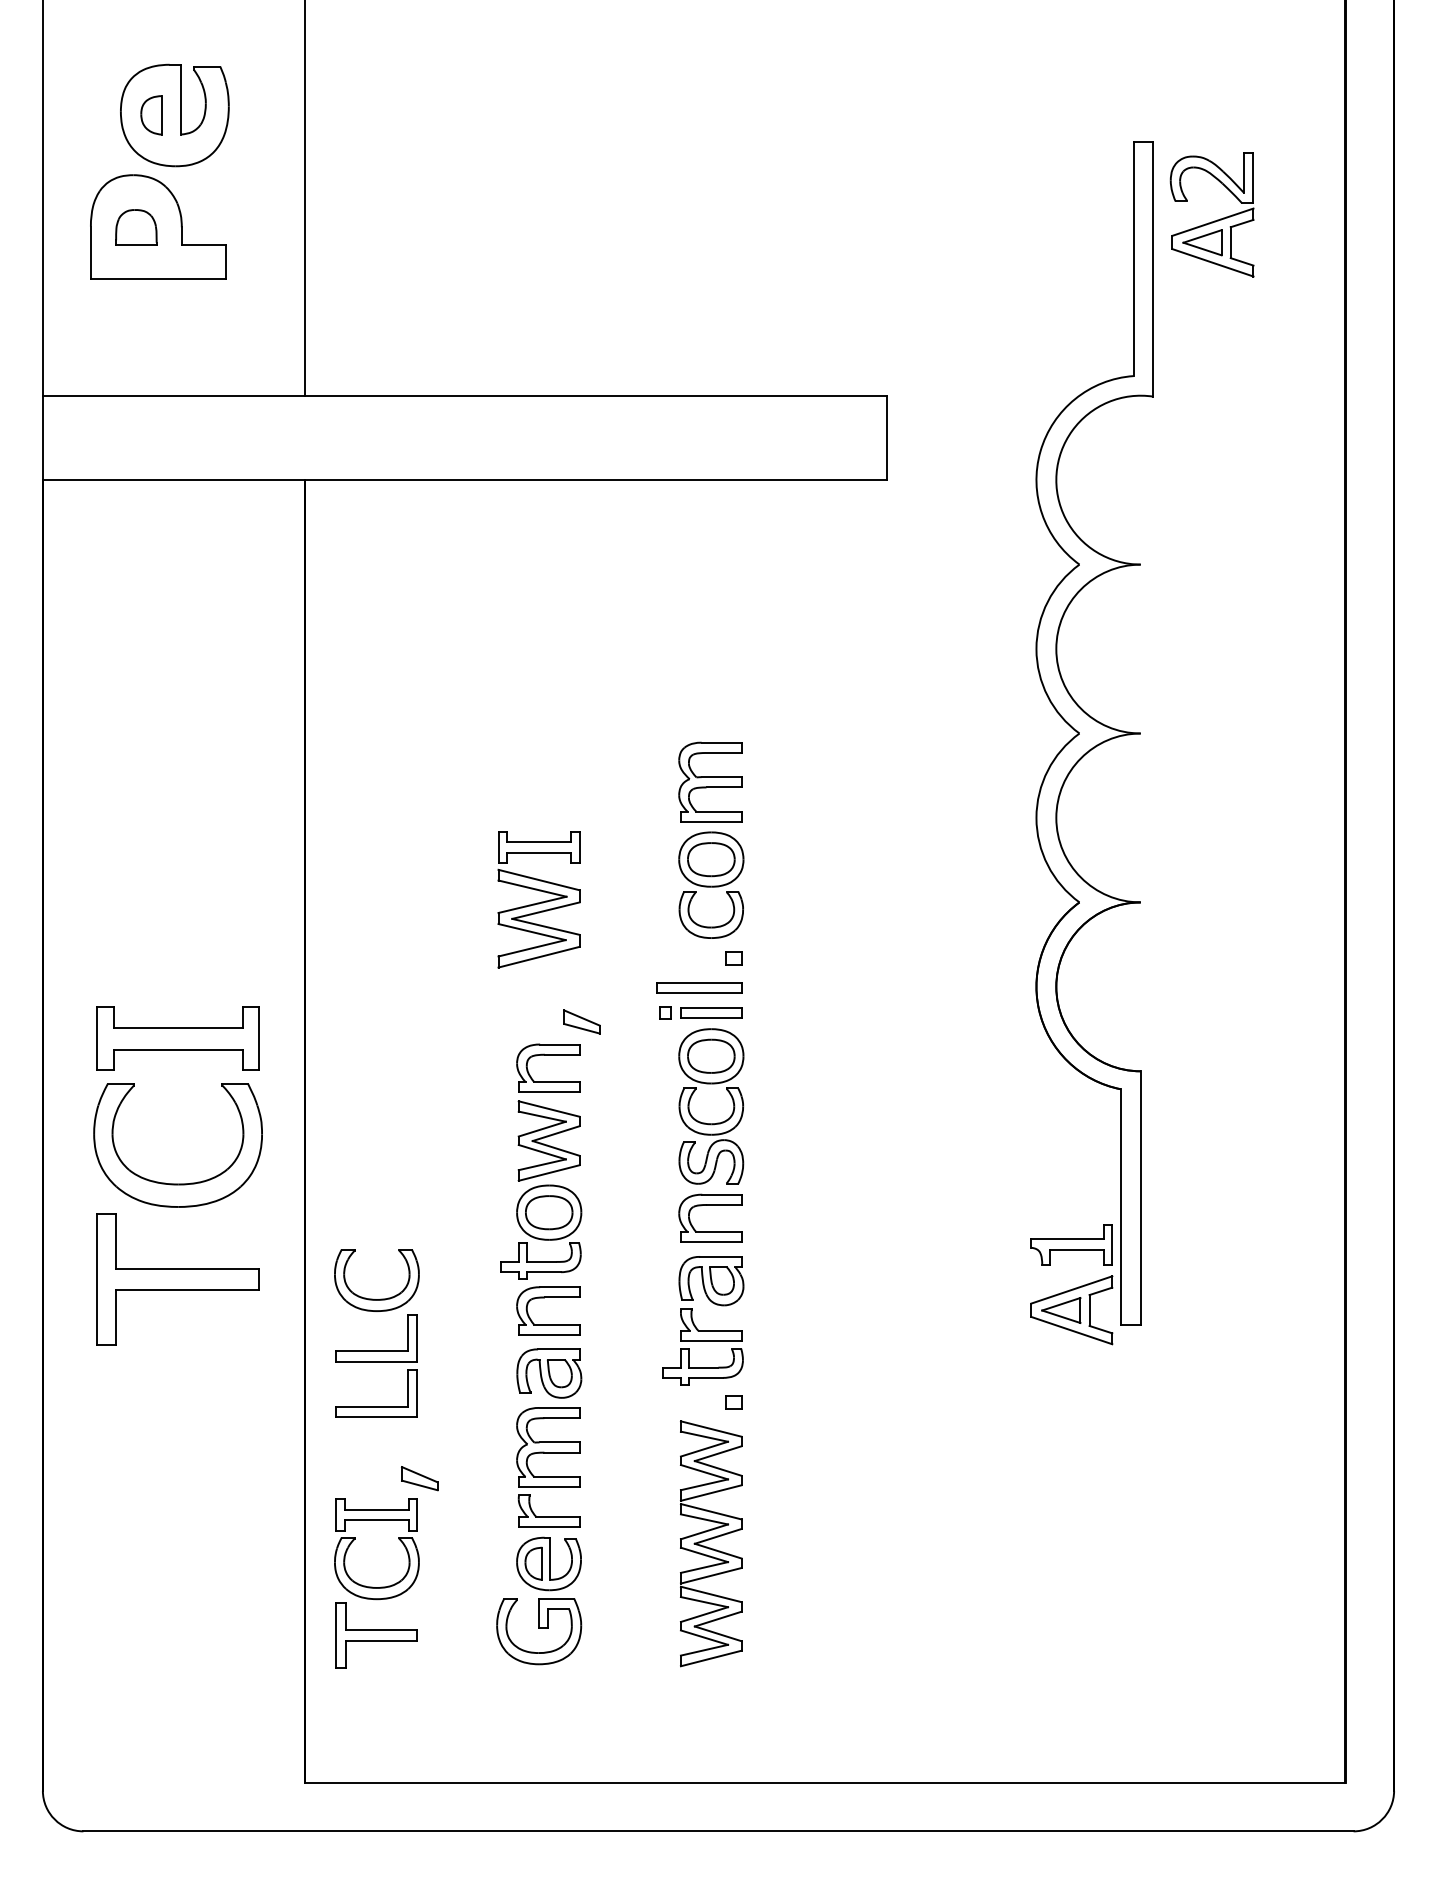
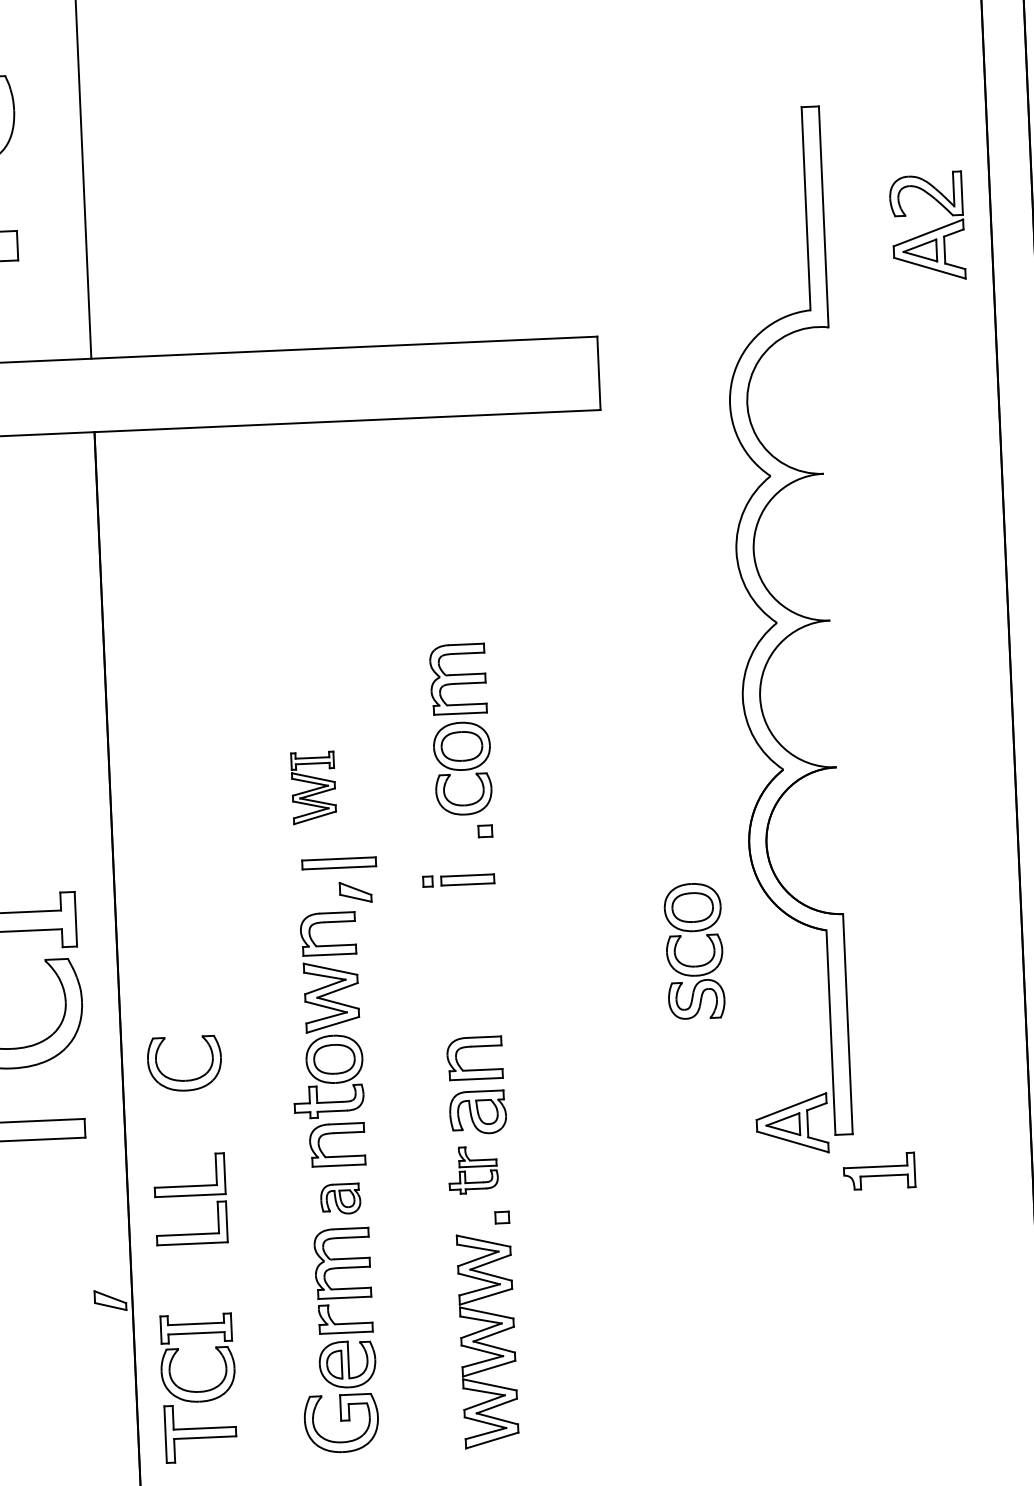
part: (1214, 220) -> (929, 231), moved
part: (538, 899) -> (313, 787), size x0.6
part: (699, 987) -> (339, 863), moved
part: (711, 1123) -> (695, 965), moved
part: (1071, 1244) -> (879, 1171), moved
part: (373, 1298) -> (182, 1079), moved
part: (702, 1346) -> (472, 1169), size x0.7
part: (549, 1373) -> (340, 1199), size x0.7
part: (419, 1478) -> (110, 1300), moved

